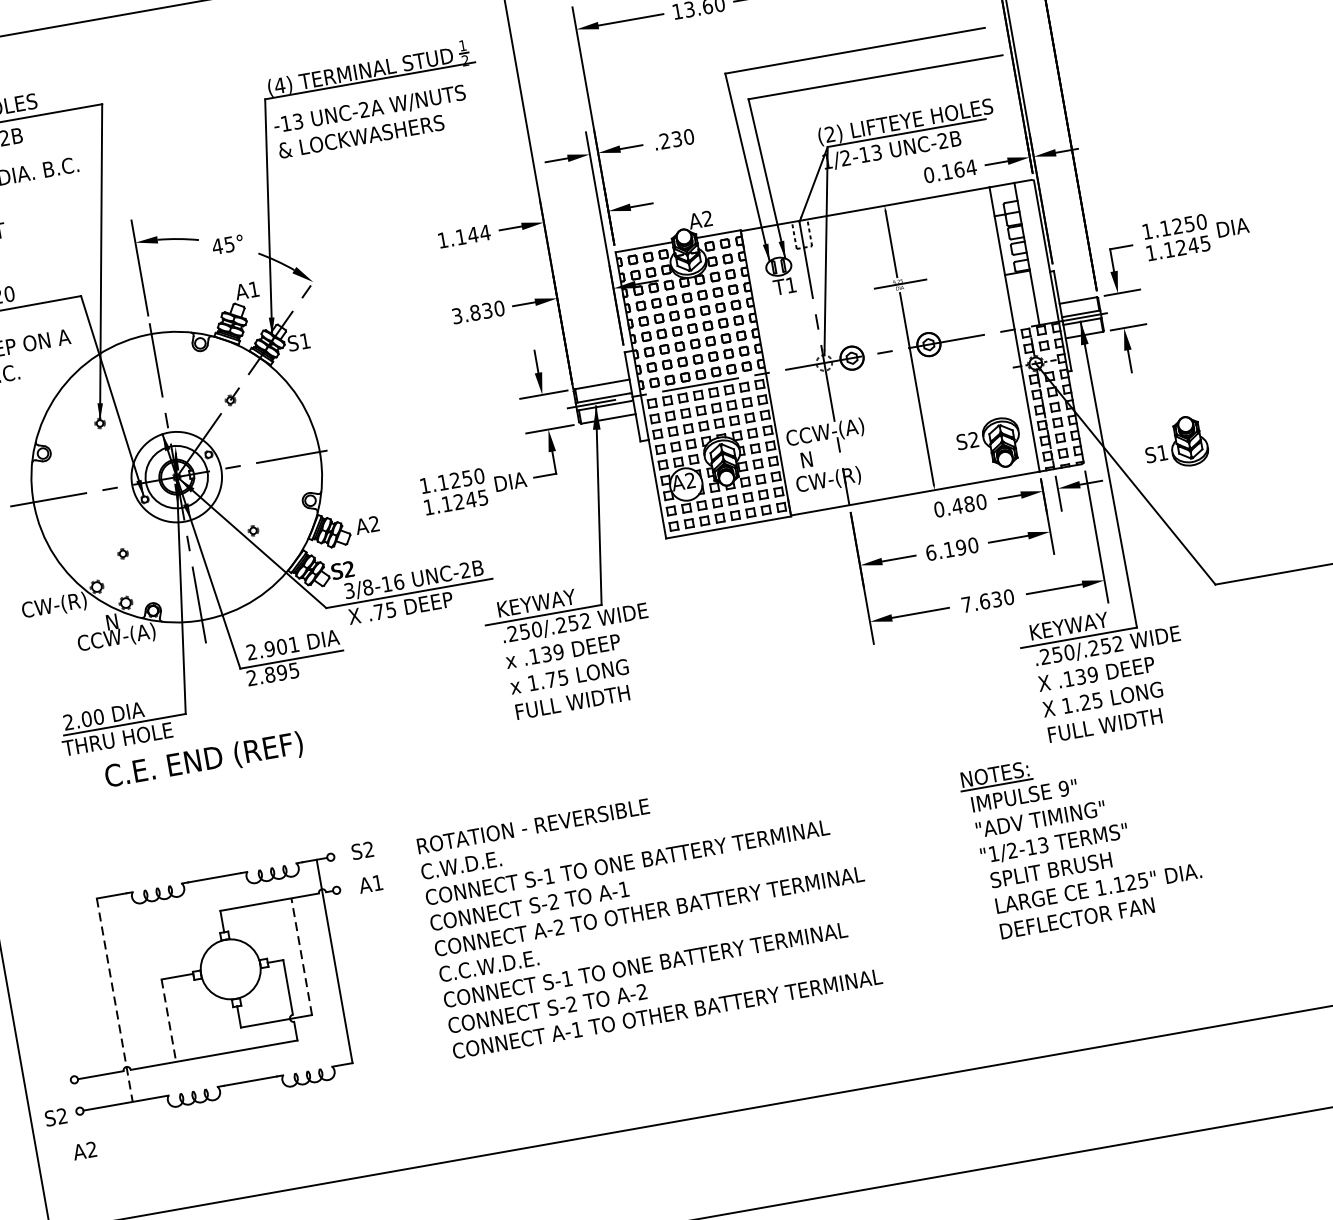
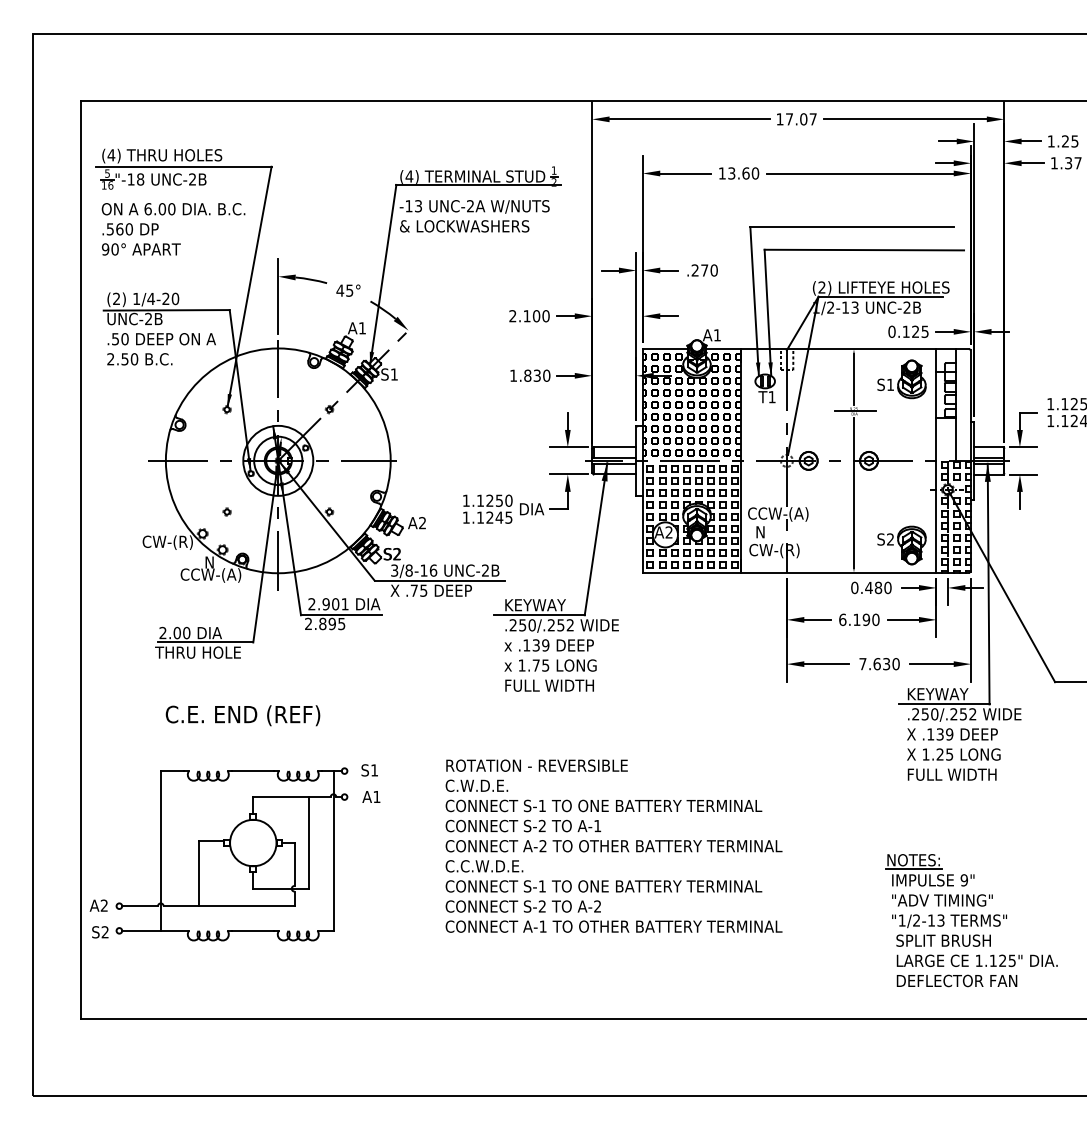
text: (676, 139) -> (704, 270), .230 -> .270
text: (965, 168) -> (920, 331), 0.164 -> 0.125
text: (706, 219) -> (716, 335), A2 -> A1
text: (464, 236) -> (529, 316), 1.144 -> 2.100
text: (457, 315) -> (513, 375), 3.830 -> 1.830
part: (1175, 443) -> (901, 379), moved
text: (203, 760) -> (242, 715), moved
part: (1082, 838) -> (971, 920), moved
text: (368, 849) -> (374, 770), S2 -> S1
text: (648, 910) -> (613, 845), moved
line: (302, 956) -> (309, 842), dashed -> solid
line: (114, 999) -> (160, 850), dashed -> solid
line: (169, 1021) -> (199, 874), dashed -> solid
text: (84, 1150) -> (98, 905), moved

